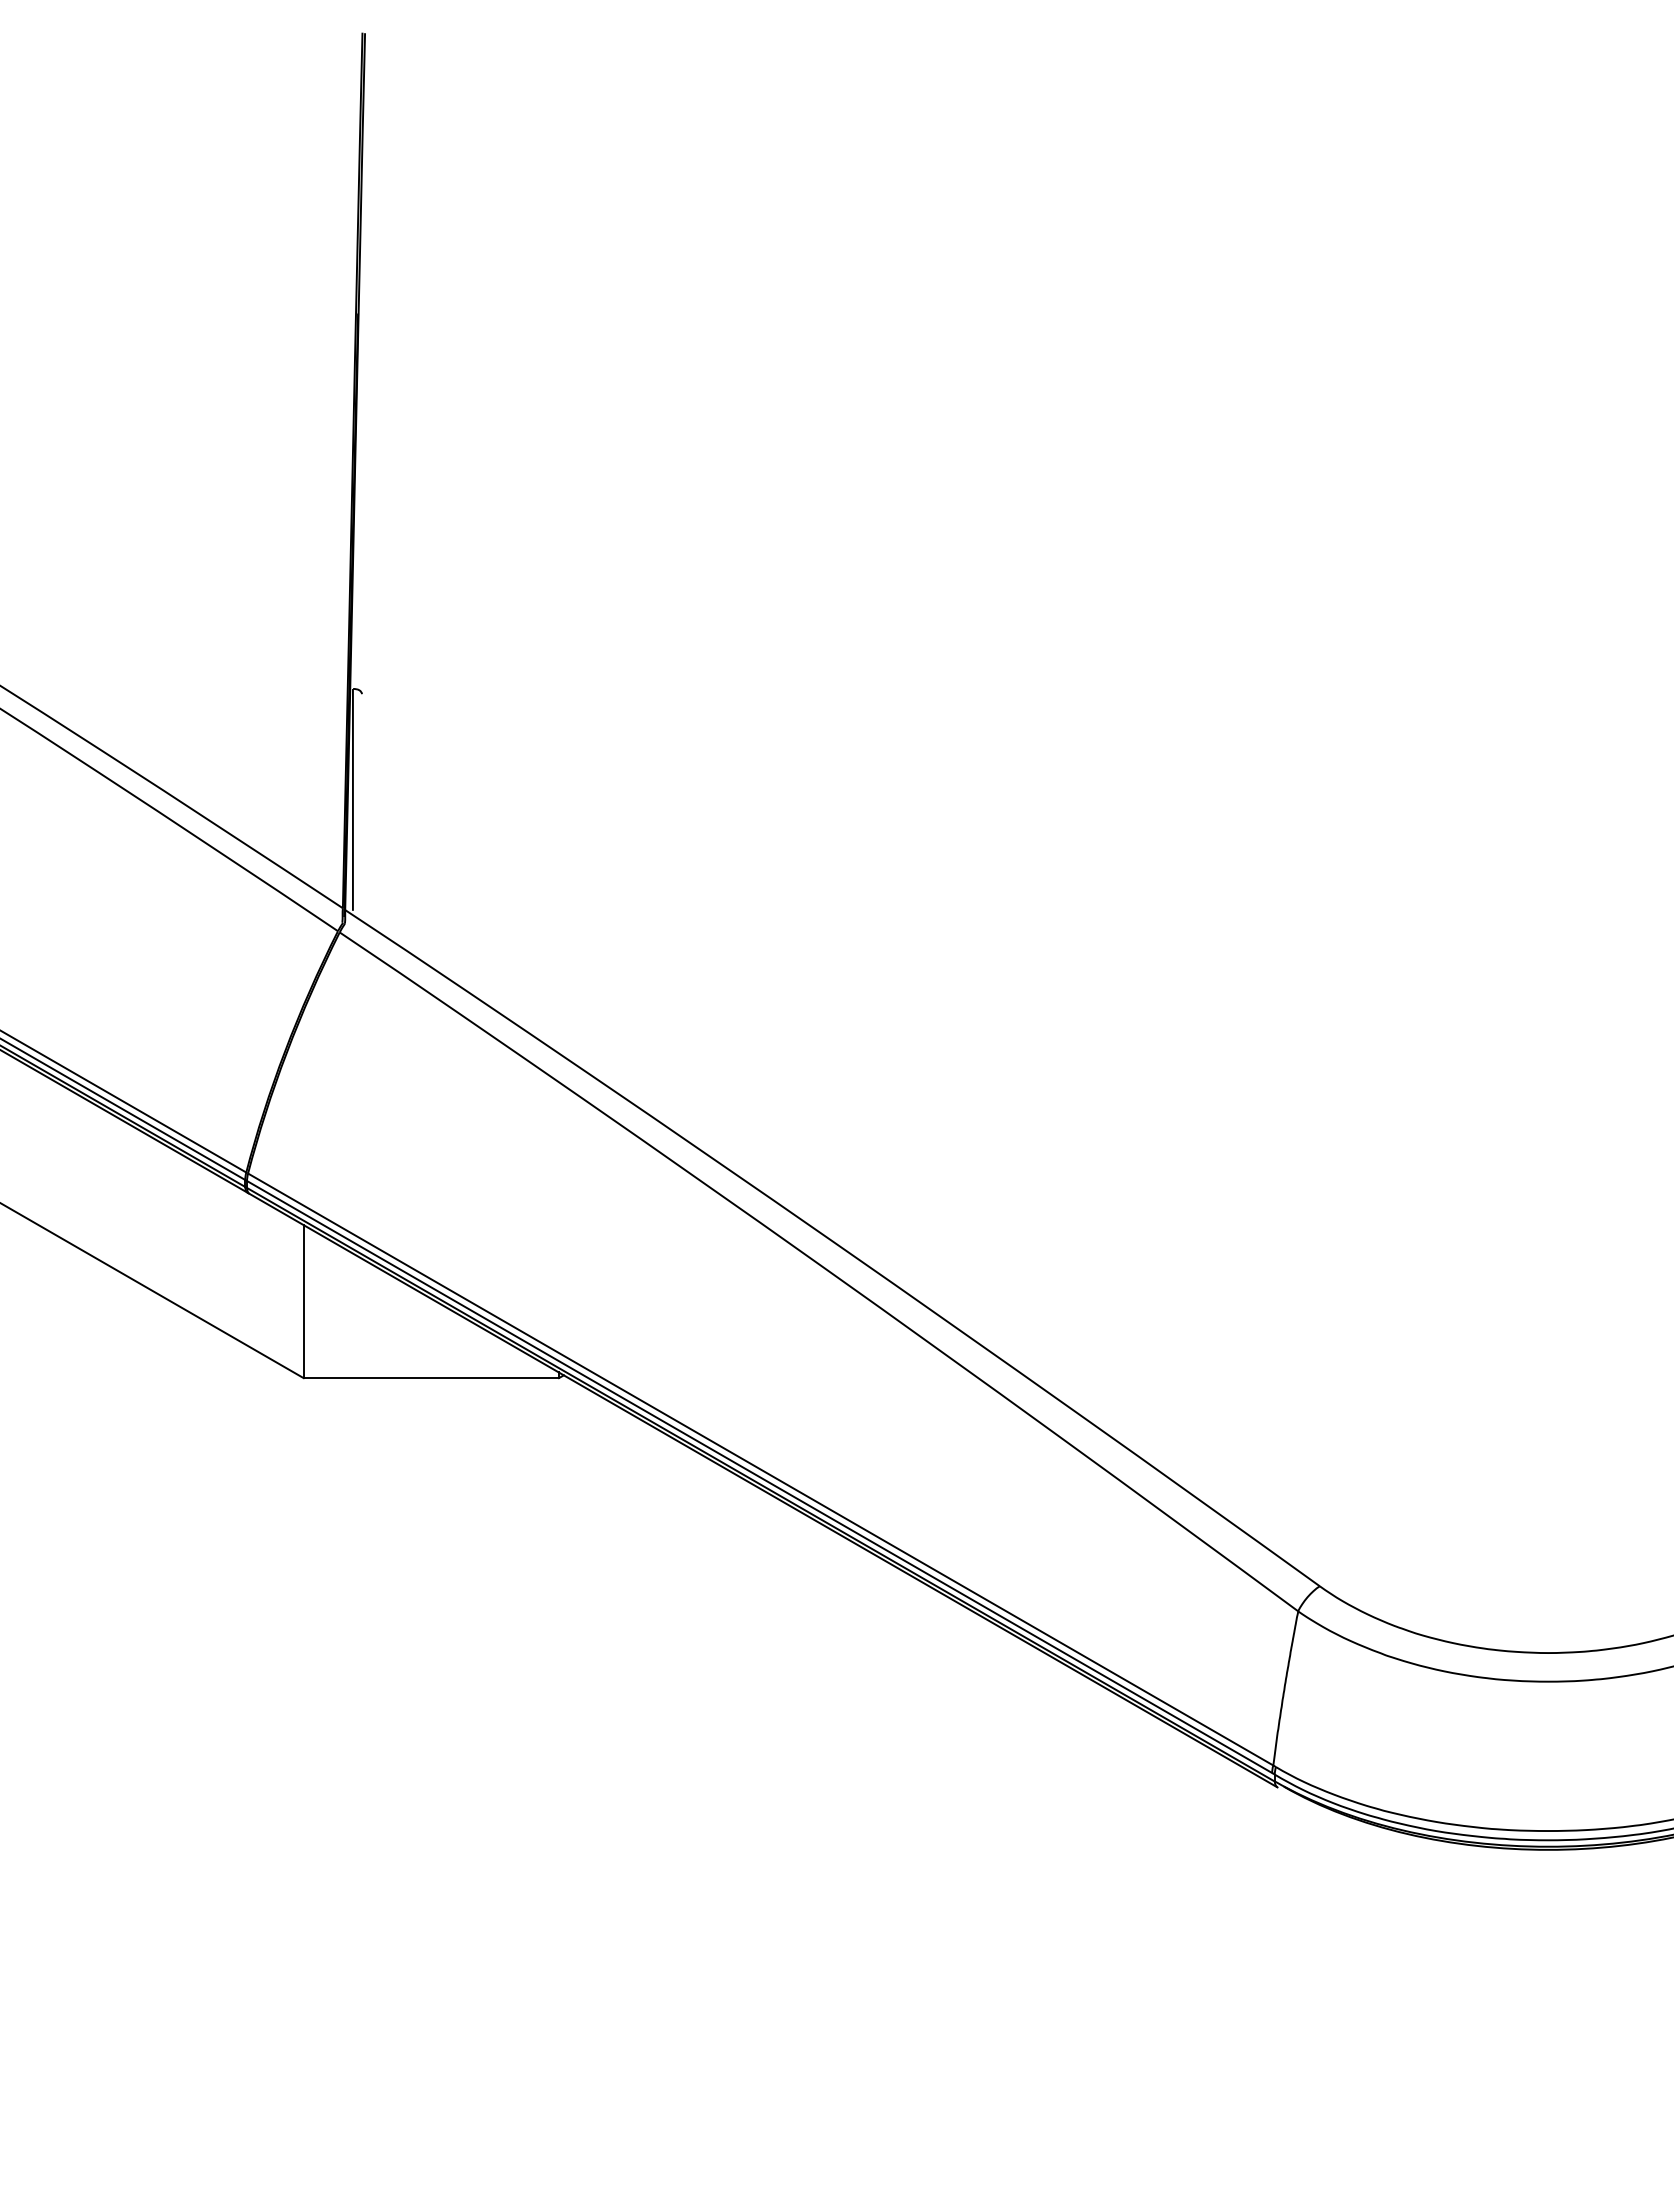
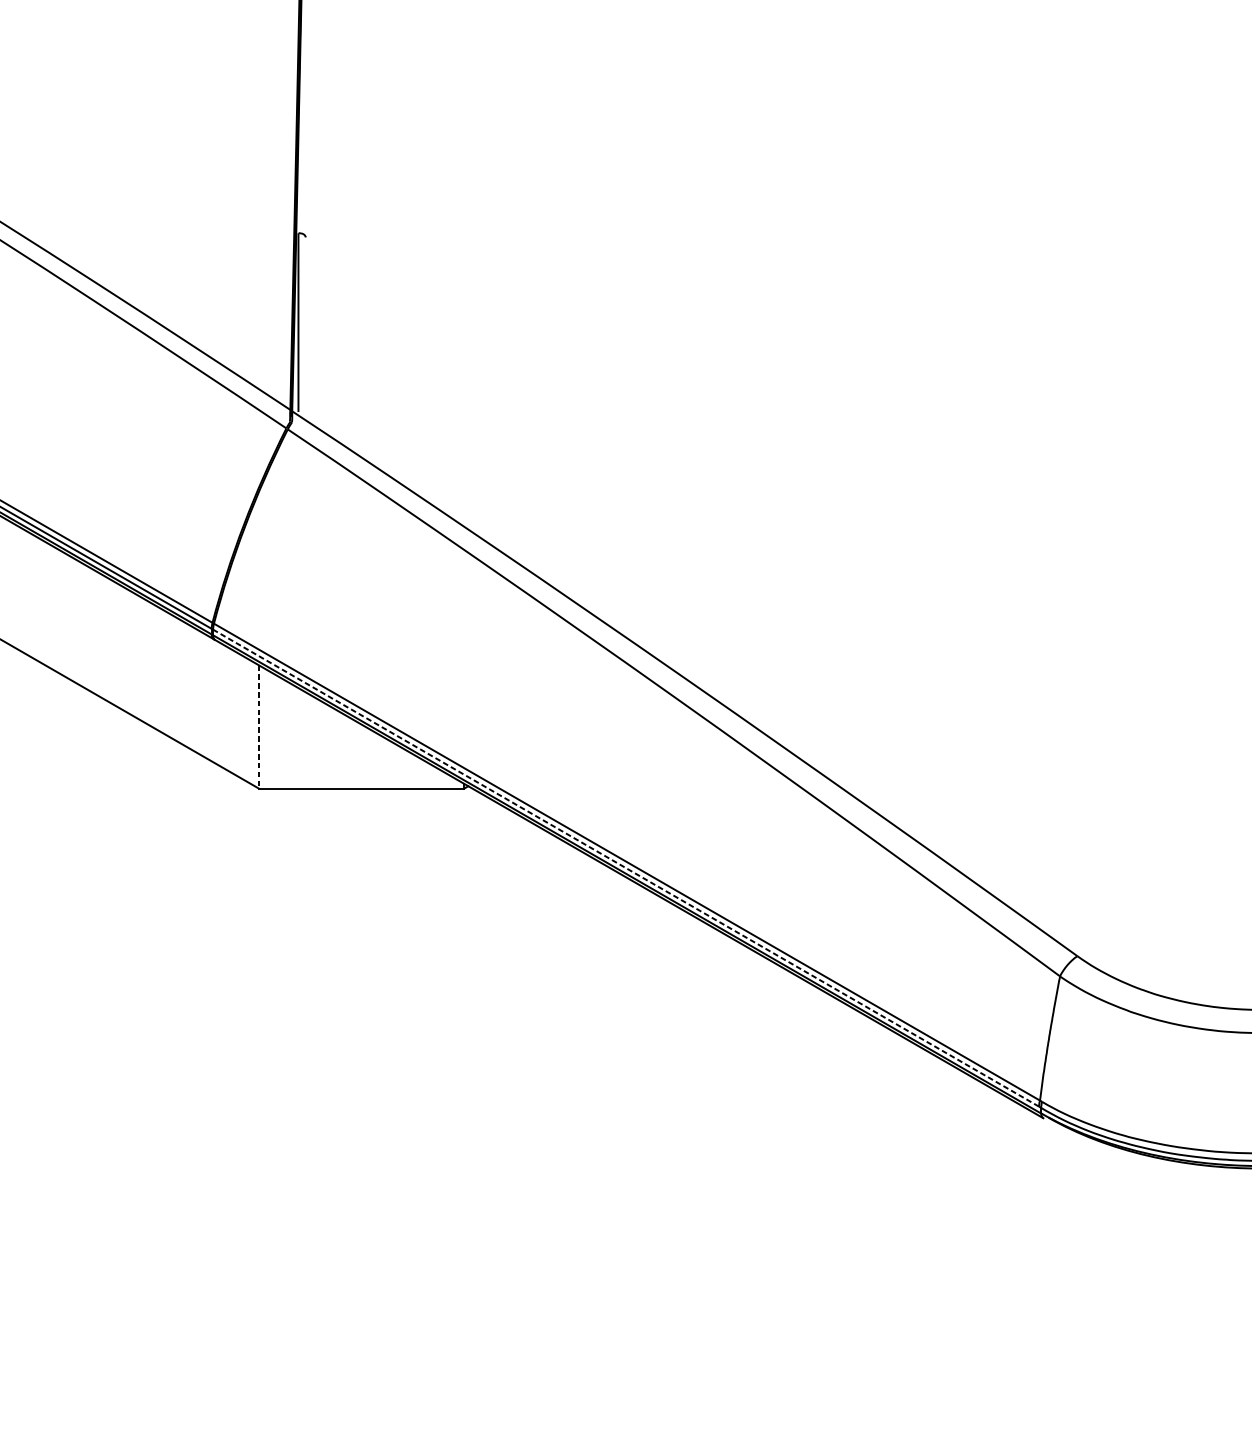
line: (303, 1302) -> (258, 727), solid -> dashed
line: (759, 1477) -> (626, 868), solid -> dashed

